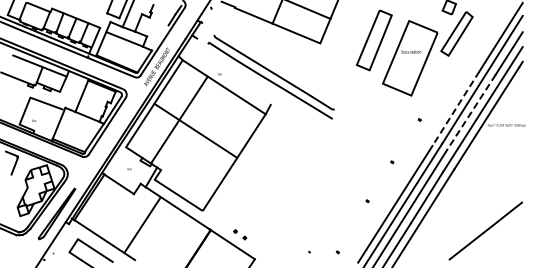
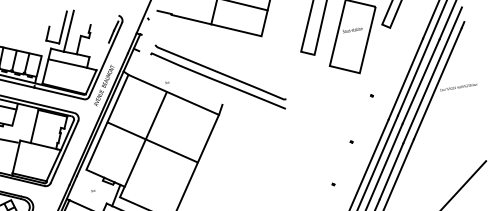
line: (455, 108) -> (405, 78), dashed -> solid
line: (470, 114) -> (421, 82), dashed -> solid
line: (179, 119) -> (145, 139), moved

